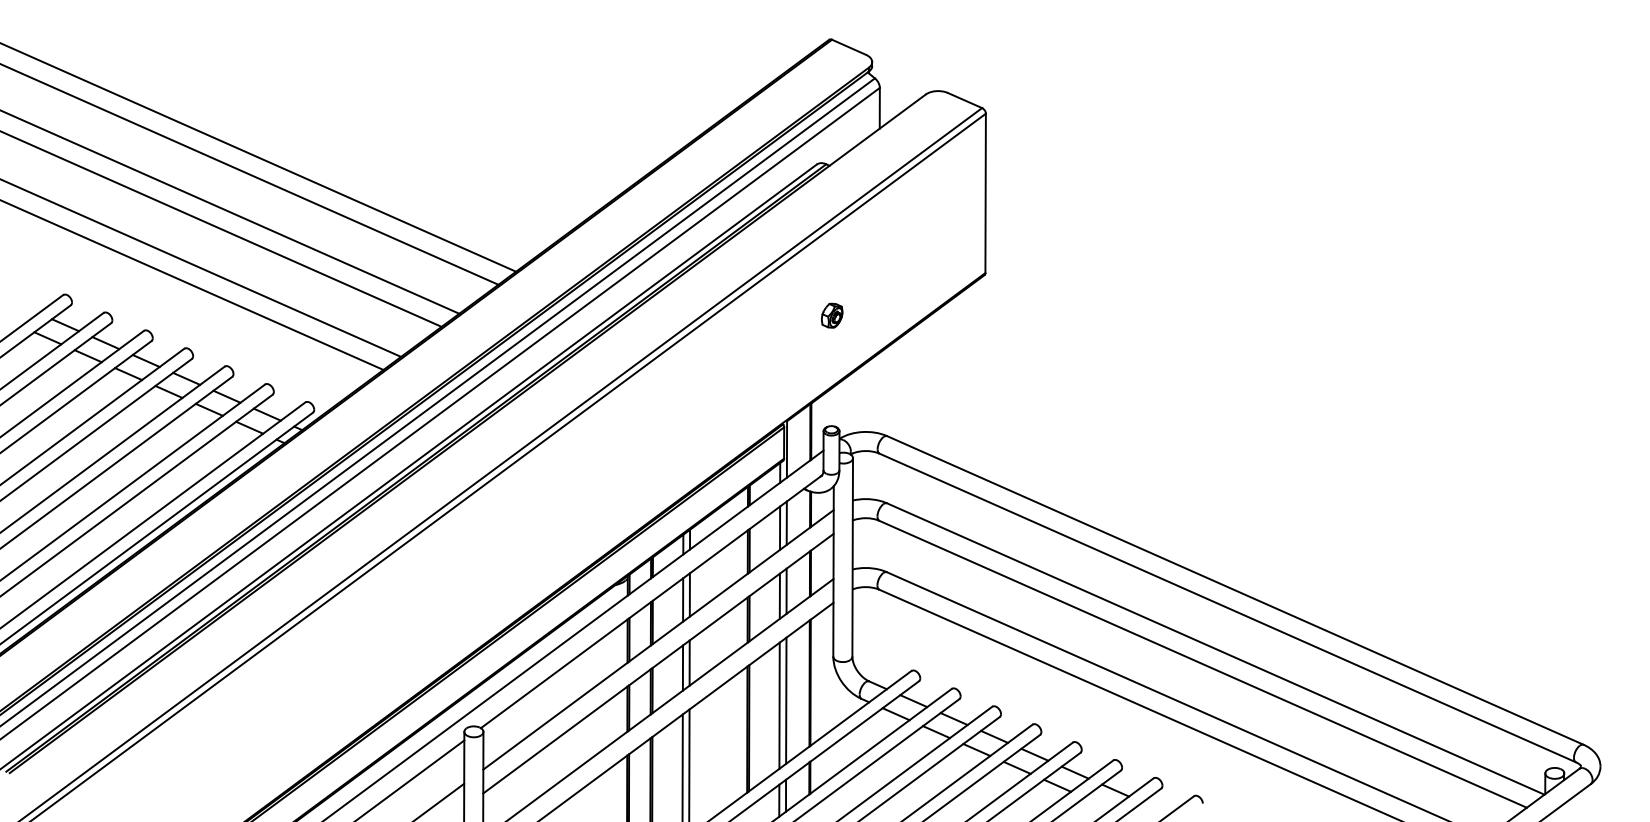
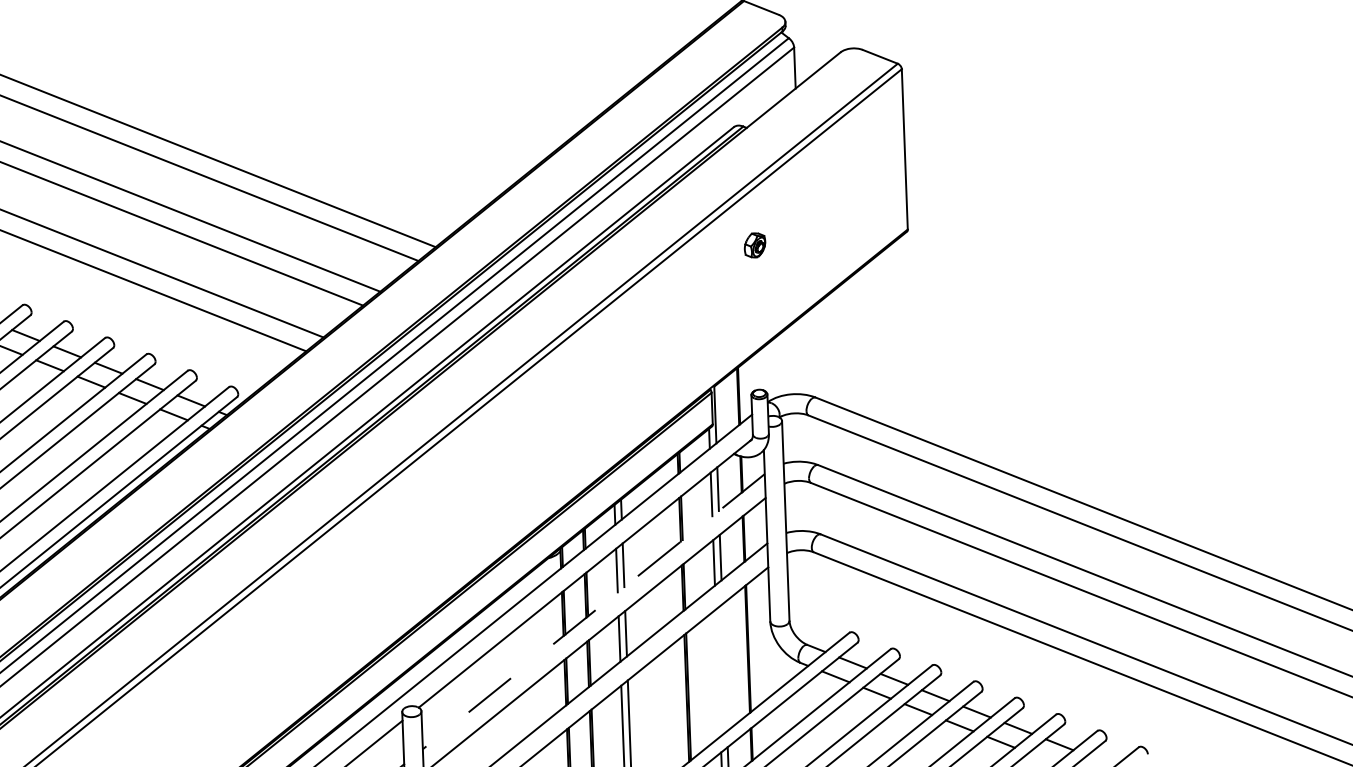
part: (832, 315) -> (755, 245), moved
line: (658, 640) -> (593, 612), solid -> dashed
line: (786, 700) -> (724, 667), removed
line: (779, 705) -> (718, 672), removed

